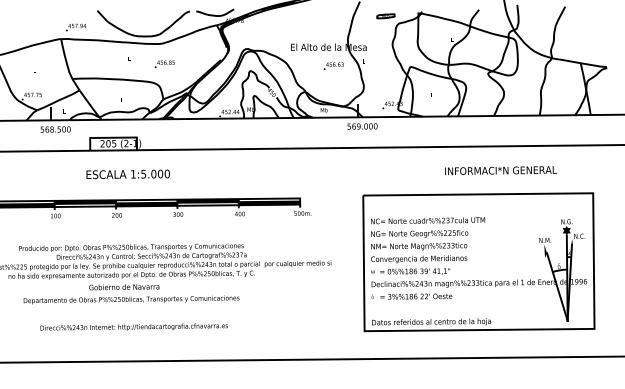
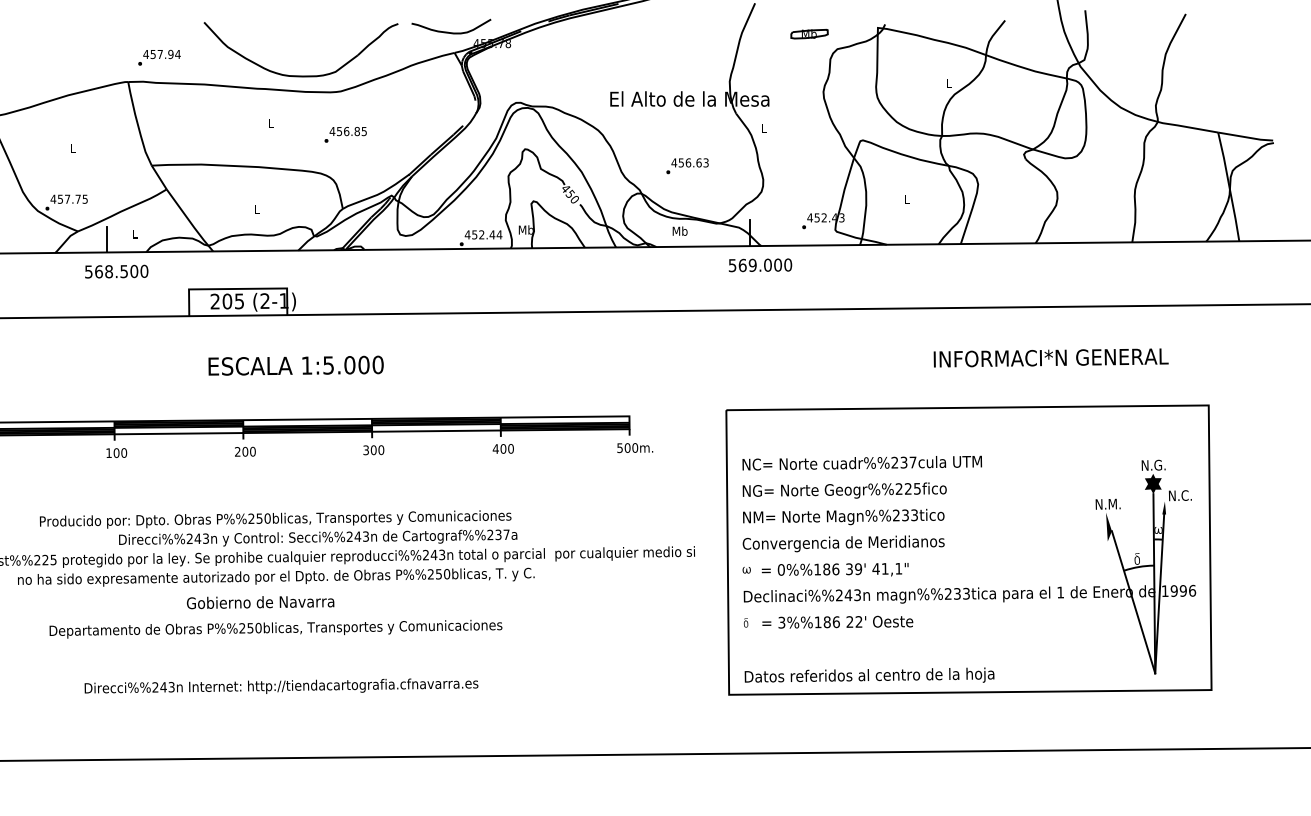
text: (333, 65) -> (686, 164), moved
text: (127, 174) -> (294, 366), moved
part: (478, 262) -> (968, 550), moved

